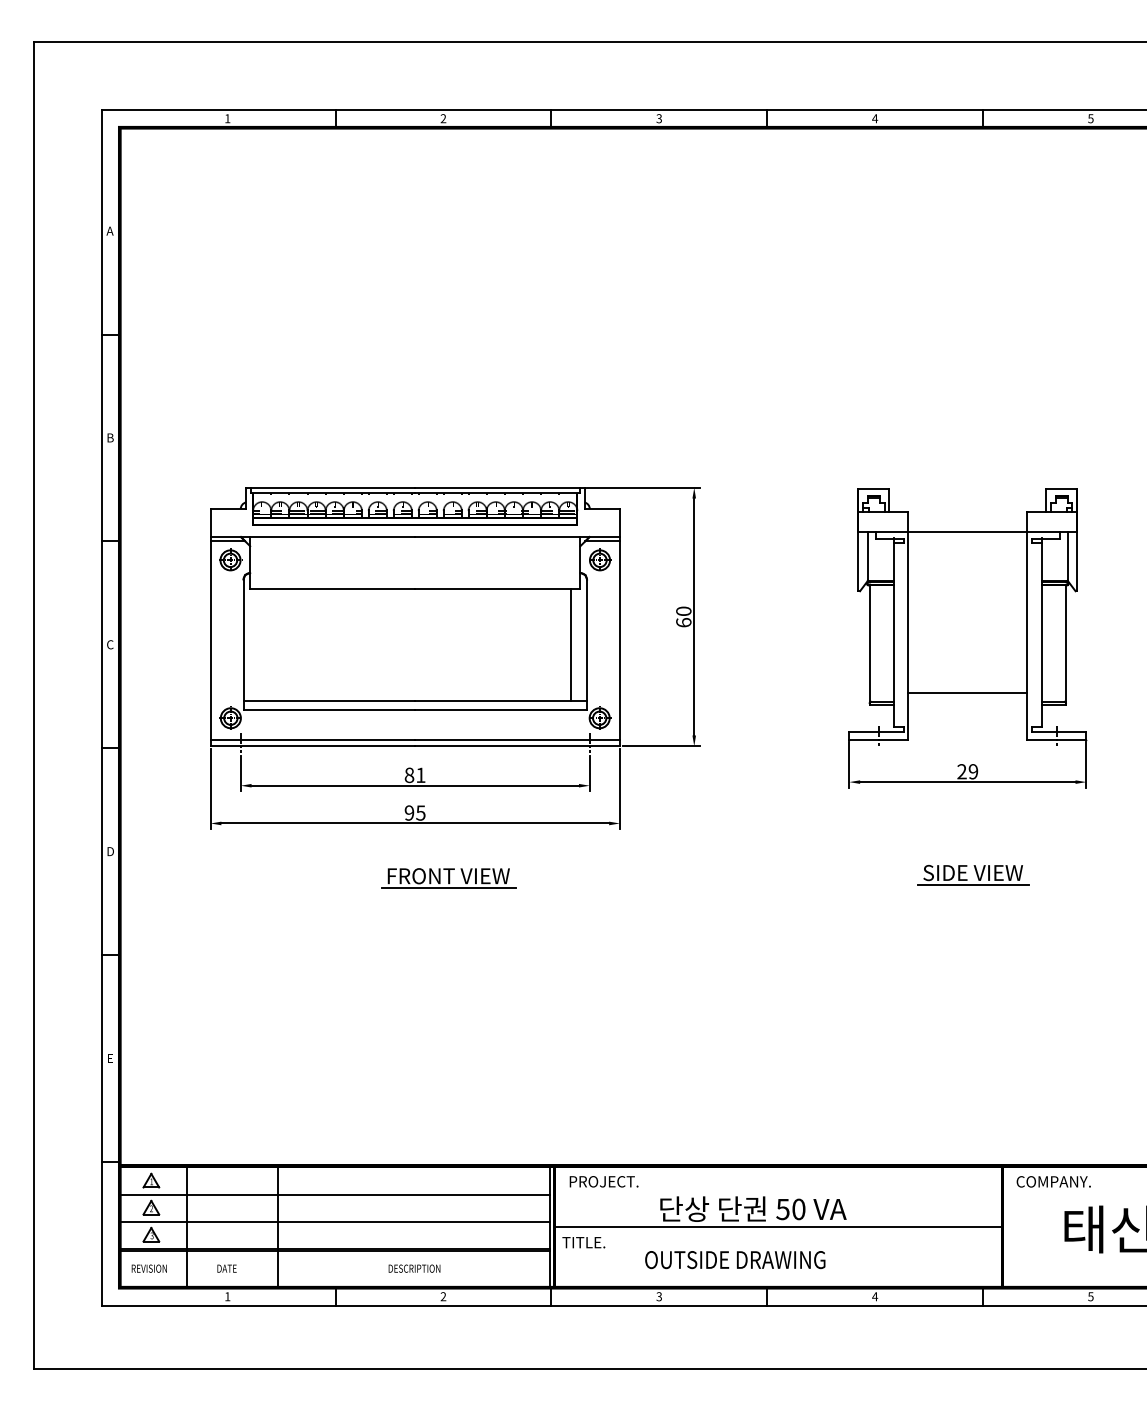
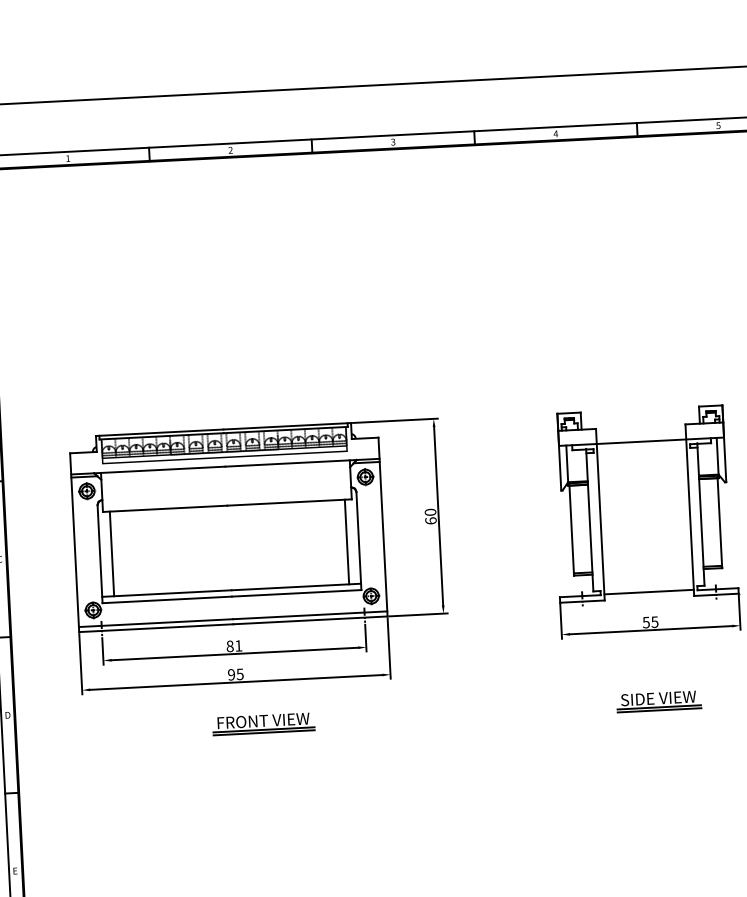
line: (259, 644) -> (112, 553), added
line: (967, 692) -> (648, 592), moved
text: (967, 771) -> (650, 622), 29 -> 55
line: (973, 888) -> (659, 710), added
line: (448, 892) -> (263, 733), added

